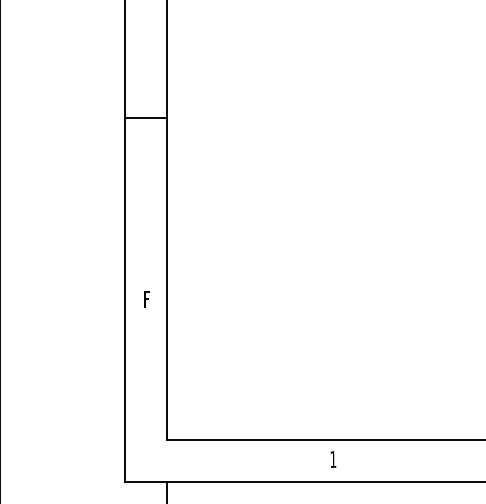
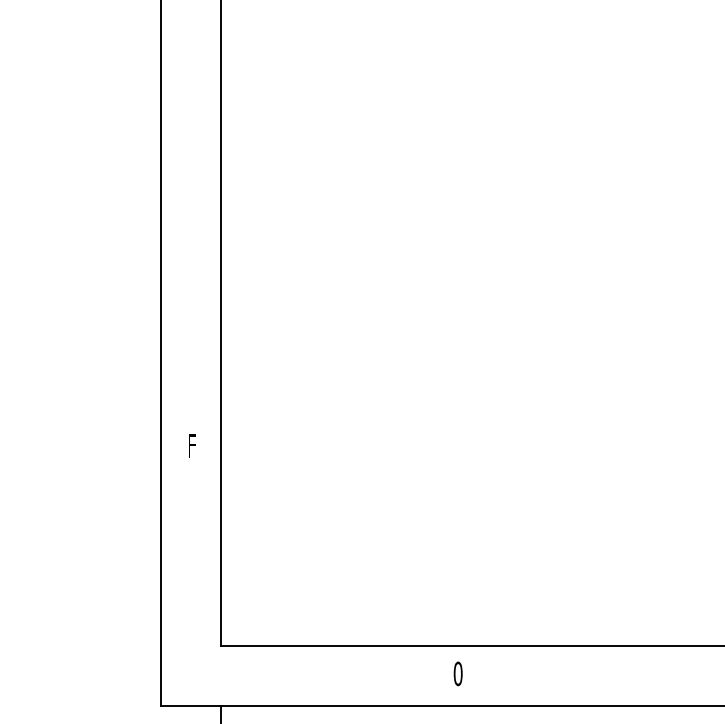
line: (145, 117) -> (190, 186), removed
text: (332, 459) -> (457, 673), 1 -> 0

